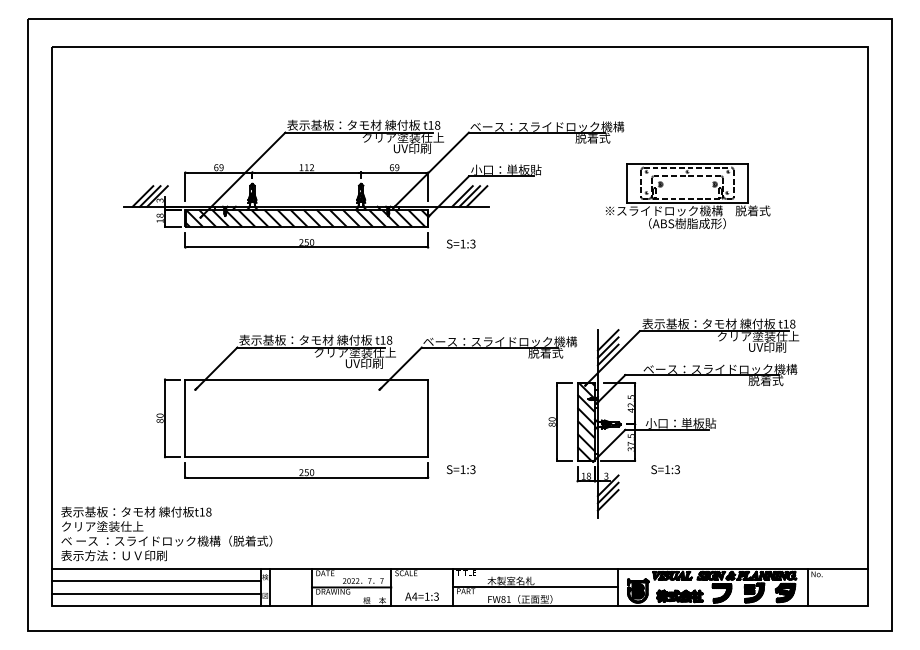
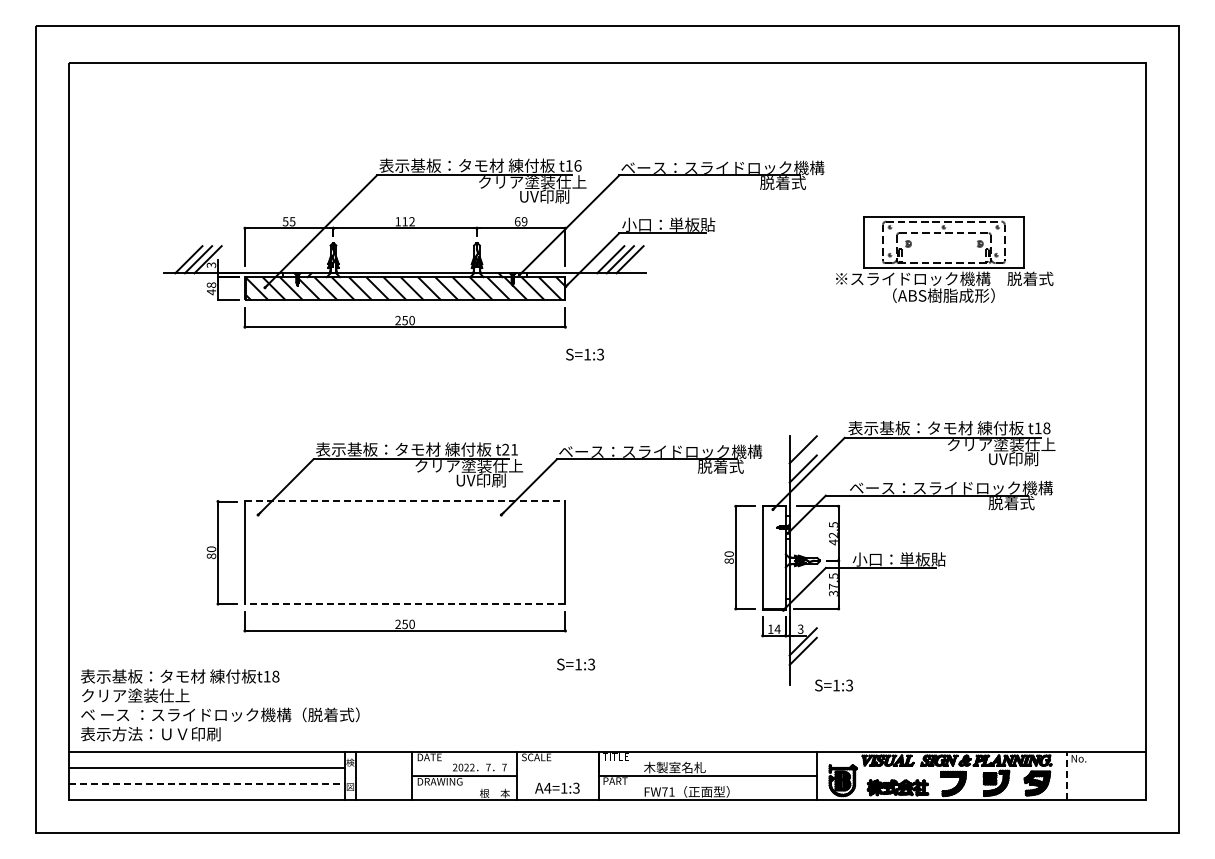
text: (437, 125) -> (577, 165), t18 -> t16
text: (218, 167) -> (288, 221), 69 -> 55
part: (687, 196) -> (944, 259), moved
text: (160, 221) -> (211, 292), 18 -> 48
text: (461, 243) -> (585, 354), moved
text: (386, 340) -> (510, 449), t18 -> t21
line: (607, 347) -> (802, 459), removed
line: (307, 379) -> (405, 501), solid -> dashed
hatch: (585, 421) -> (773, 557), removed
line: (306, 457) -> (404, 604), solid -> dashed
text: (461, 469) -> (576, 664), moved
text: (665, 469) -> (834, 685), moved
text: (588, 475) -> (777, 628), 18 -> 14
line: (607, 499) -> (802, 660), removed
line: (807, 587) -> (1066, 775), solid -> dashed
line: (156, 593) -> (206, 784), solid -> dashed
text: (503, 599) -> (664, 791), FW81 -> FW71

